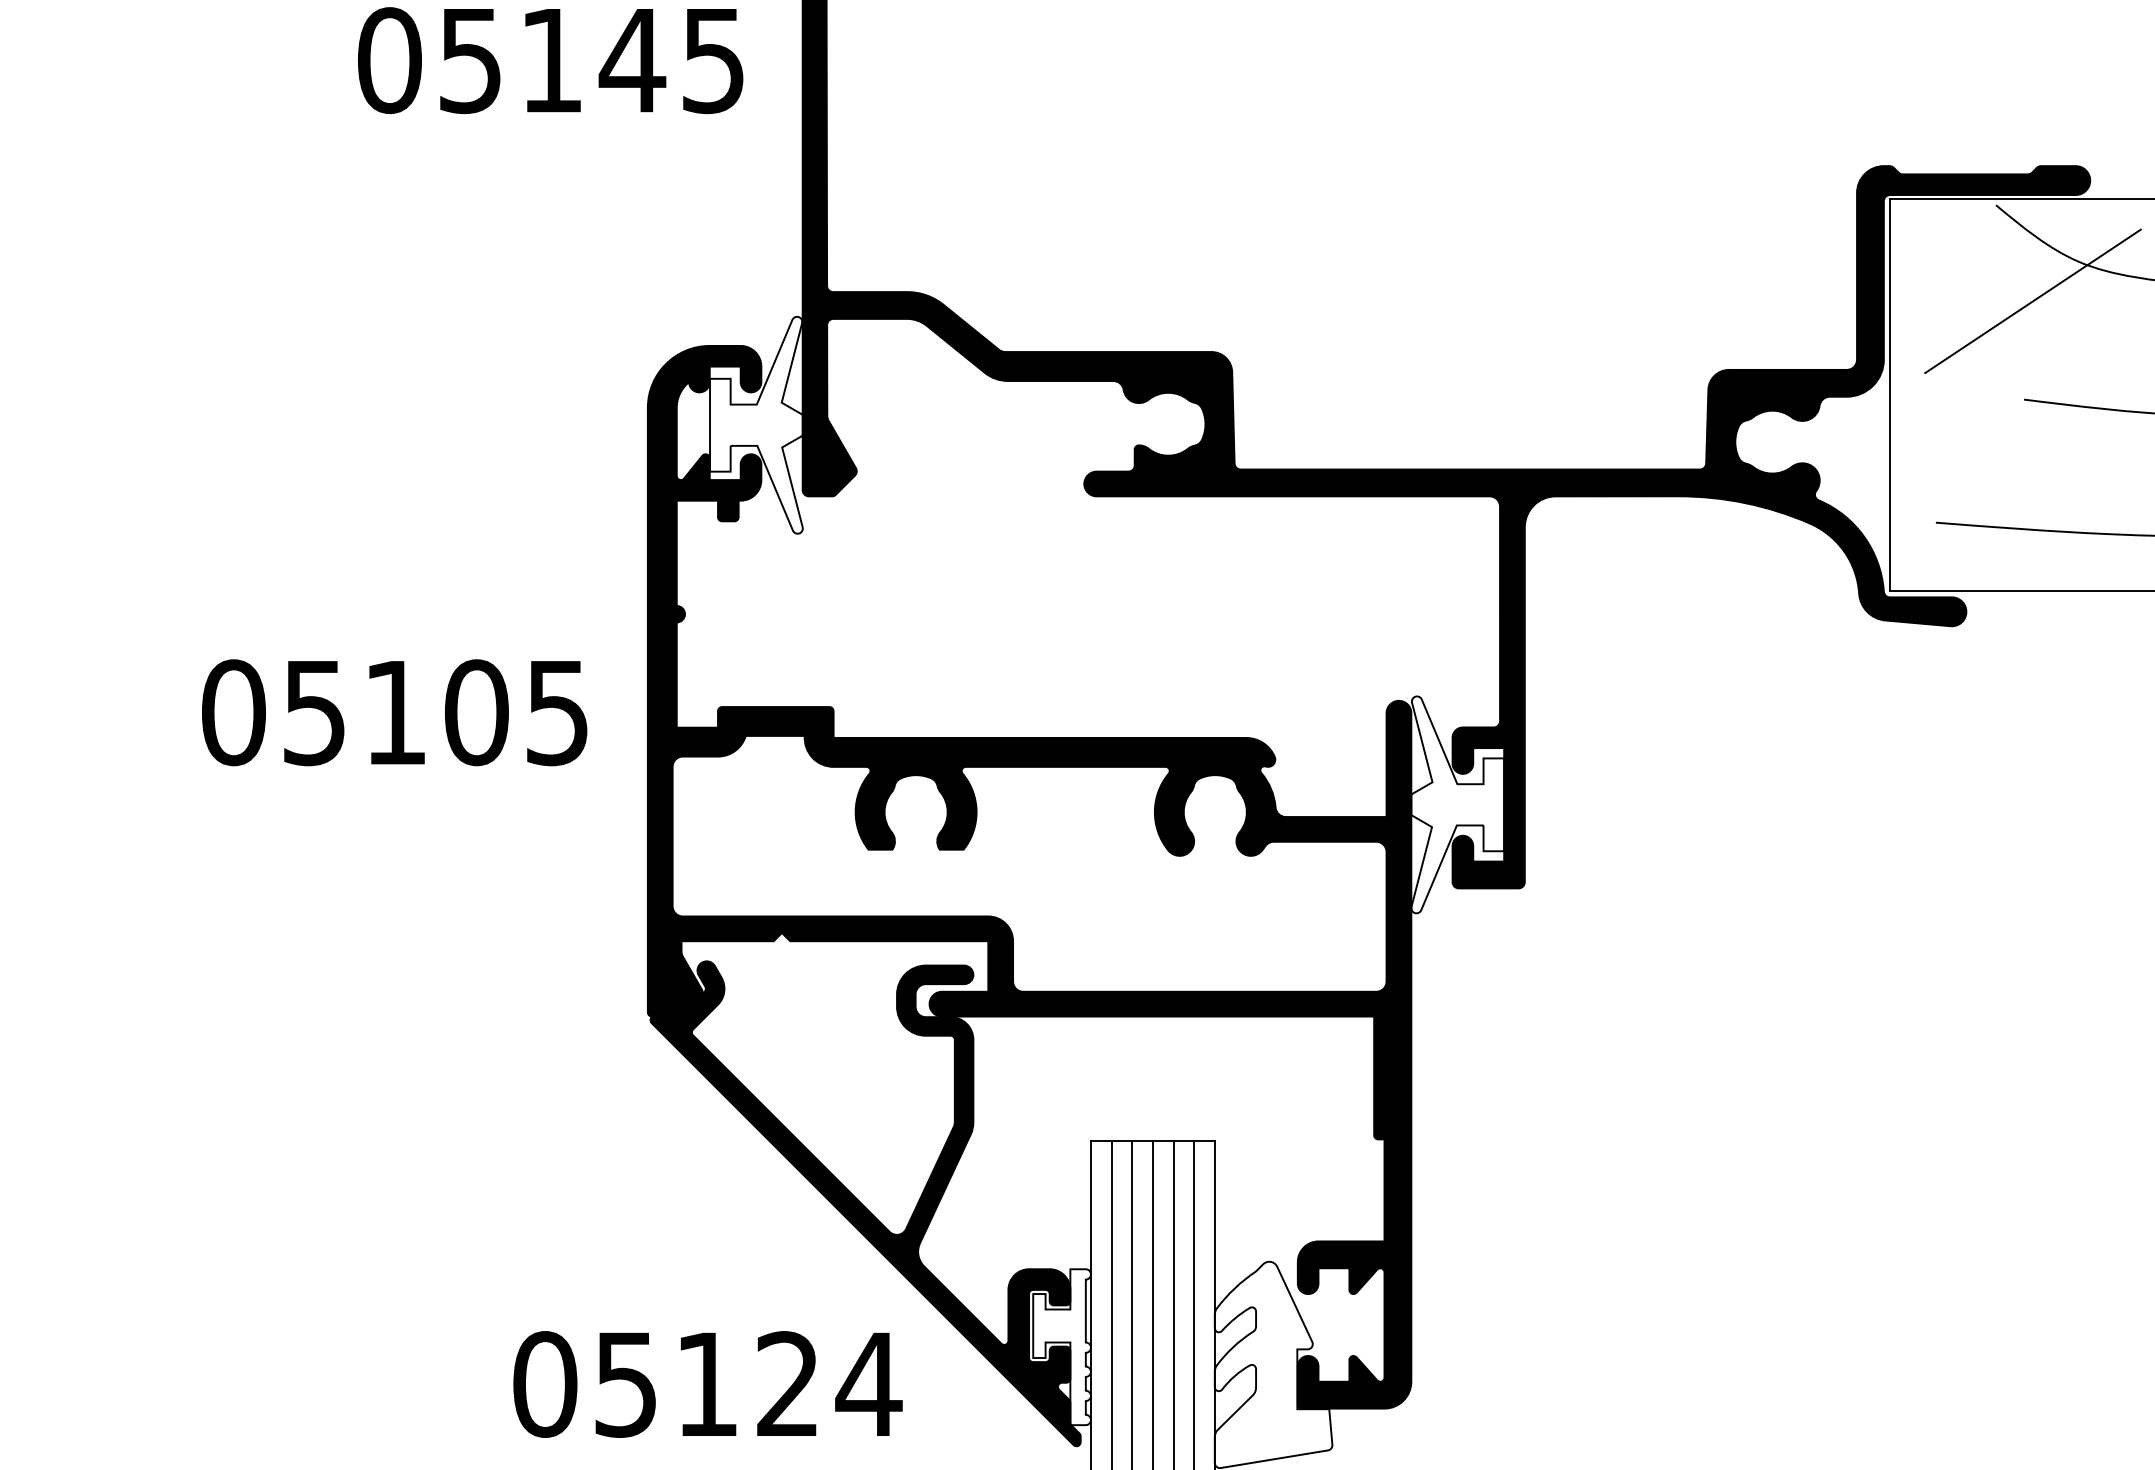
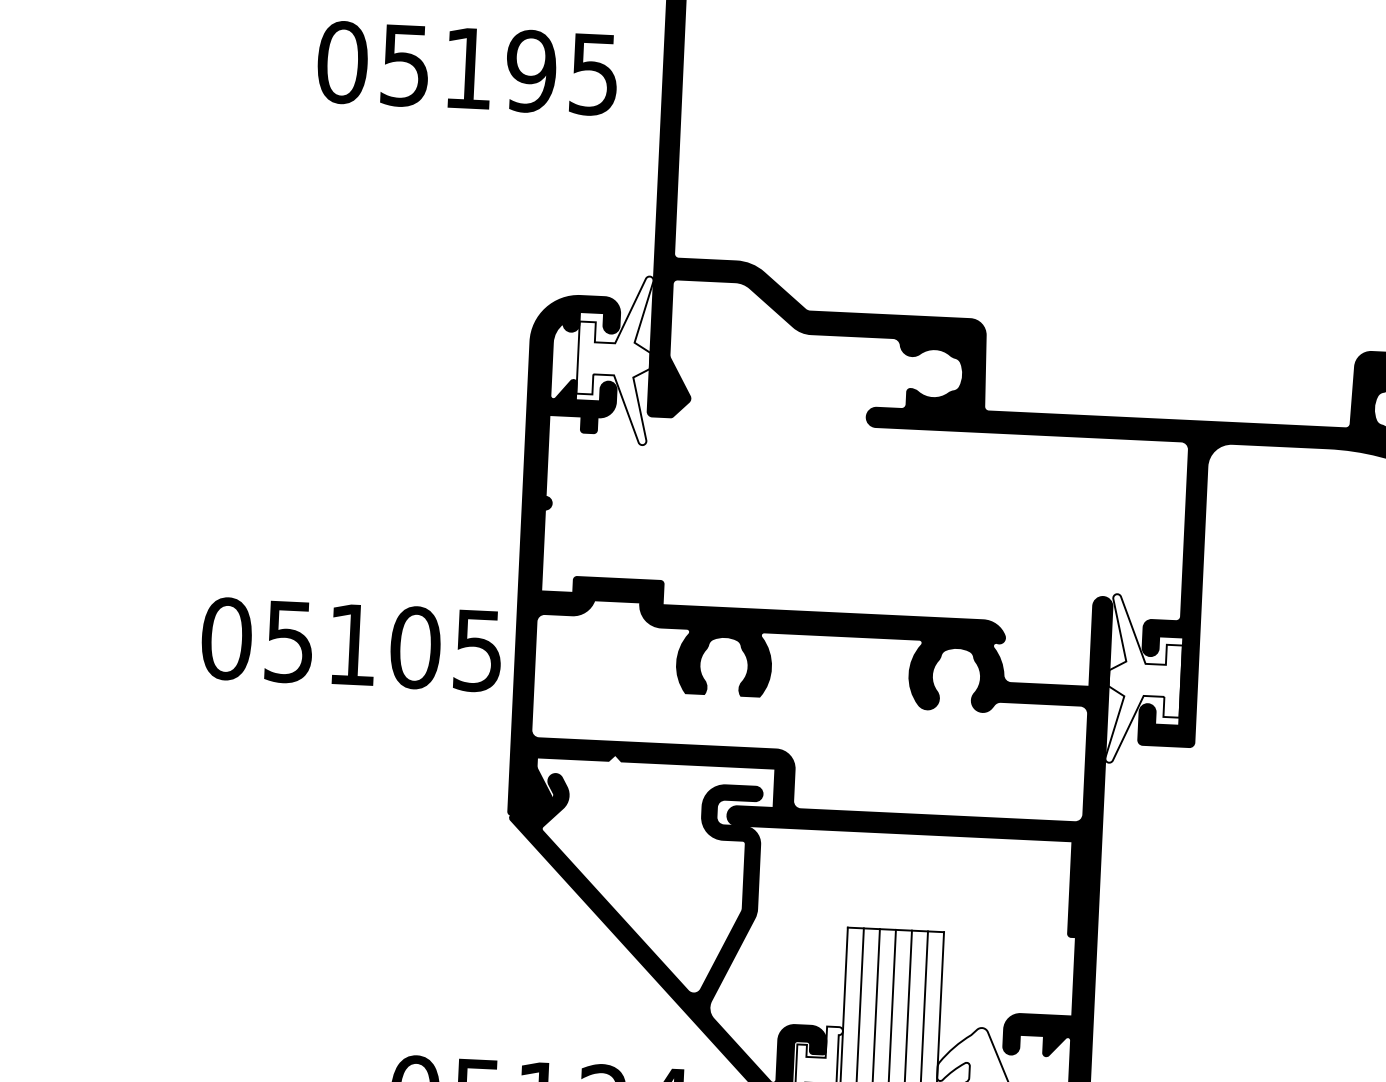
text: (632, 60) -> (531, 71), 05145 -> 05195
text: (394, 712) -> (351, 644), moved

